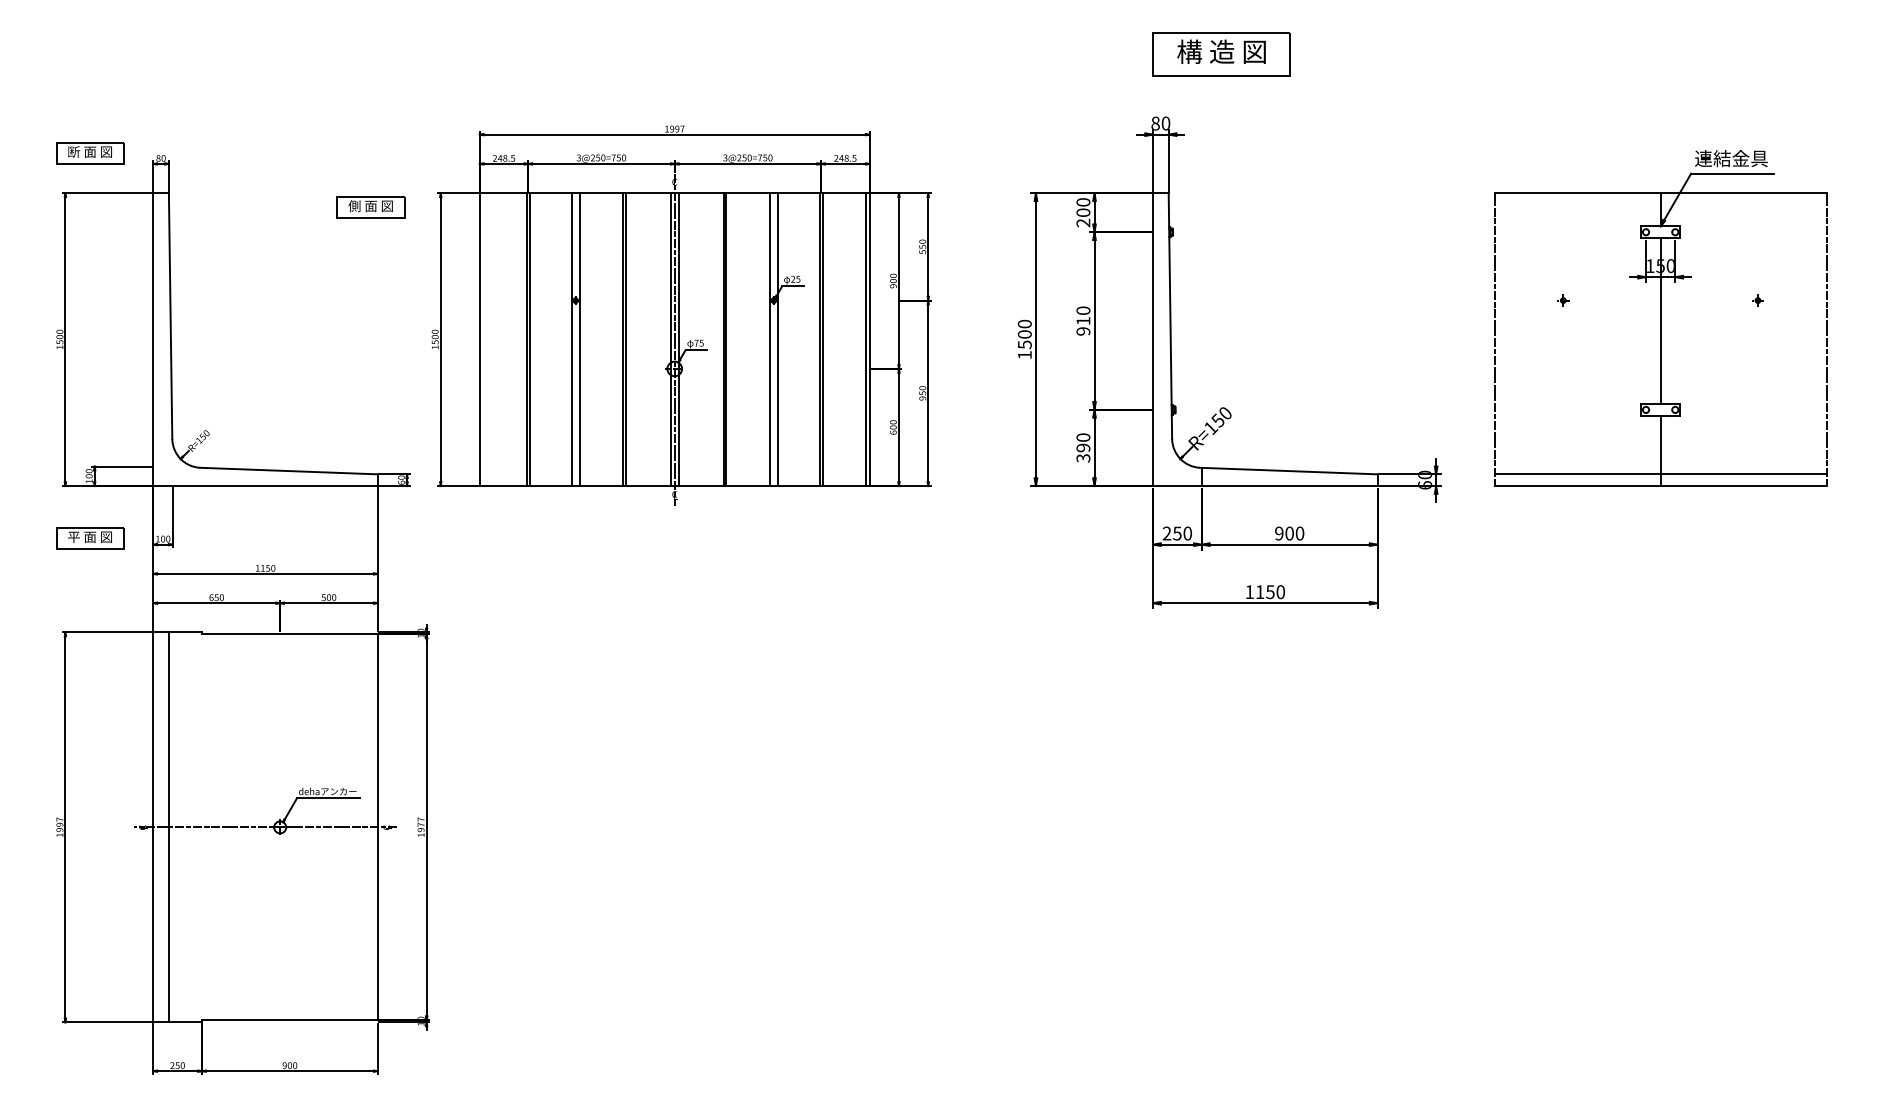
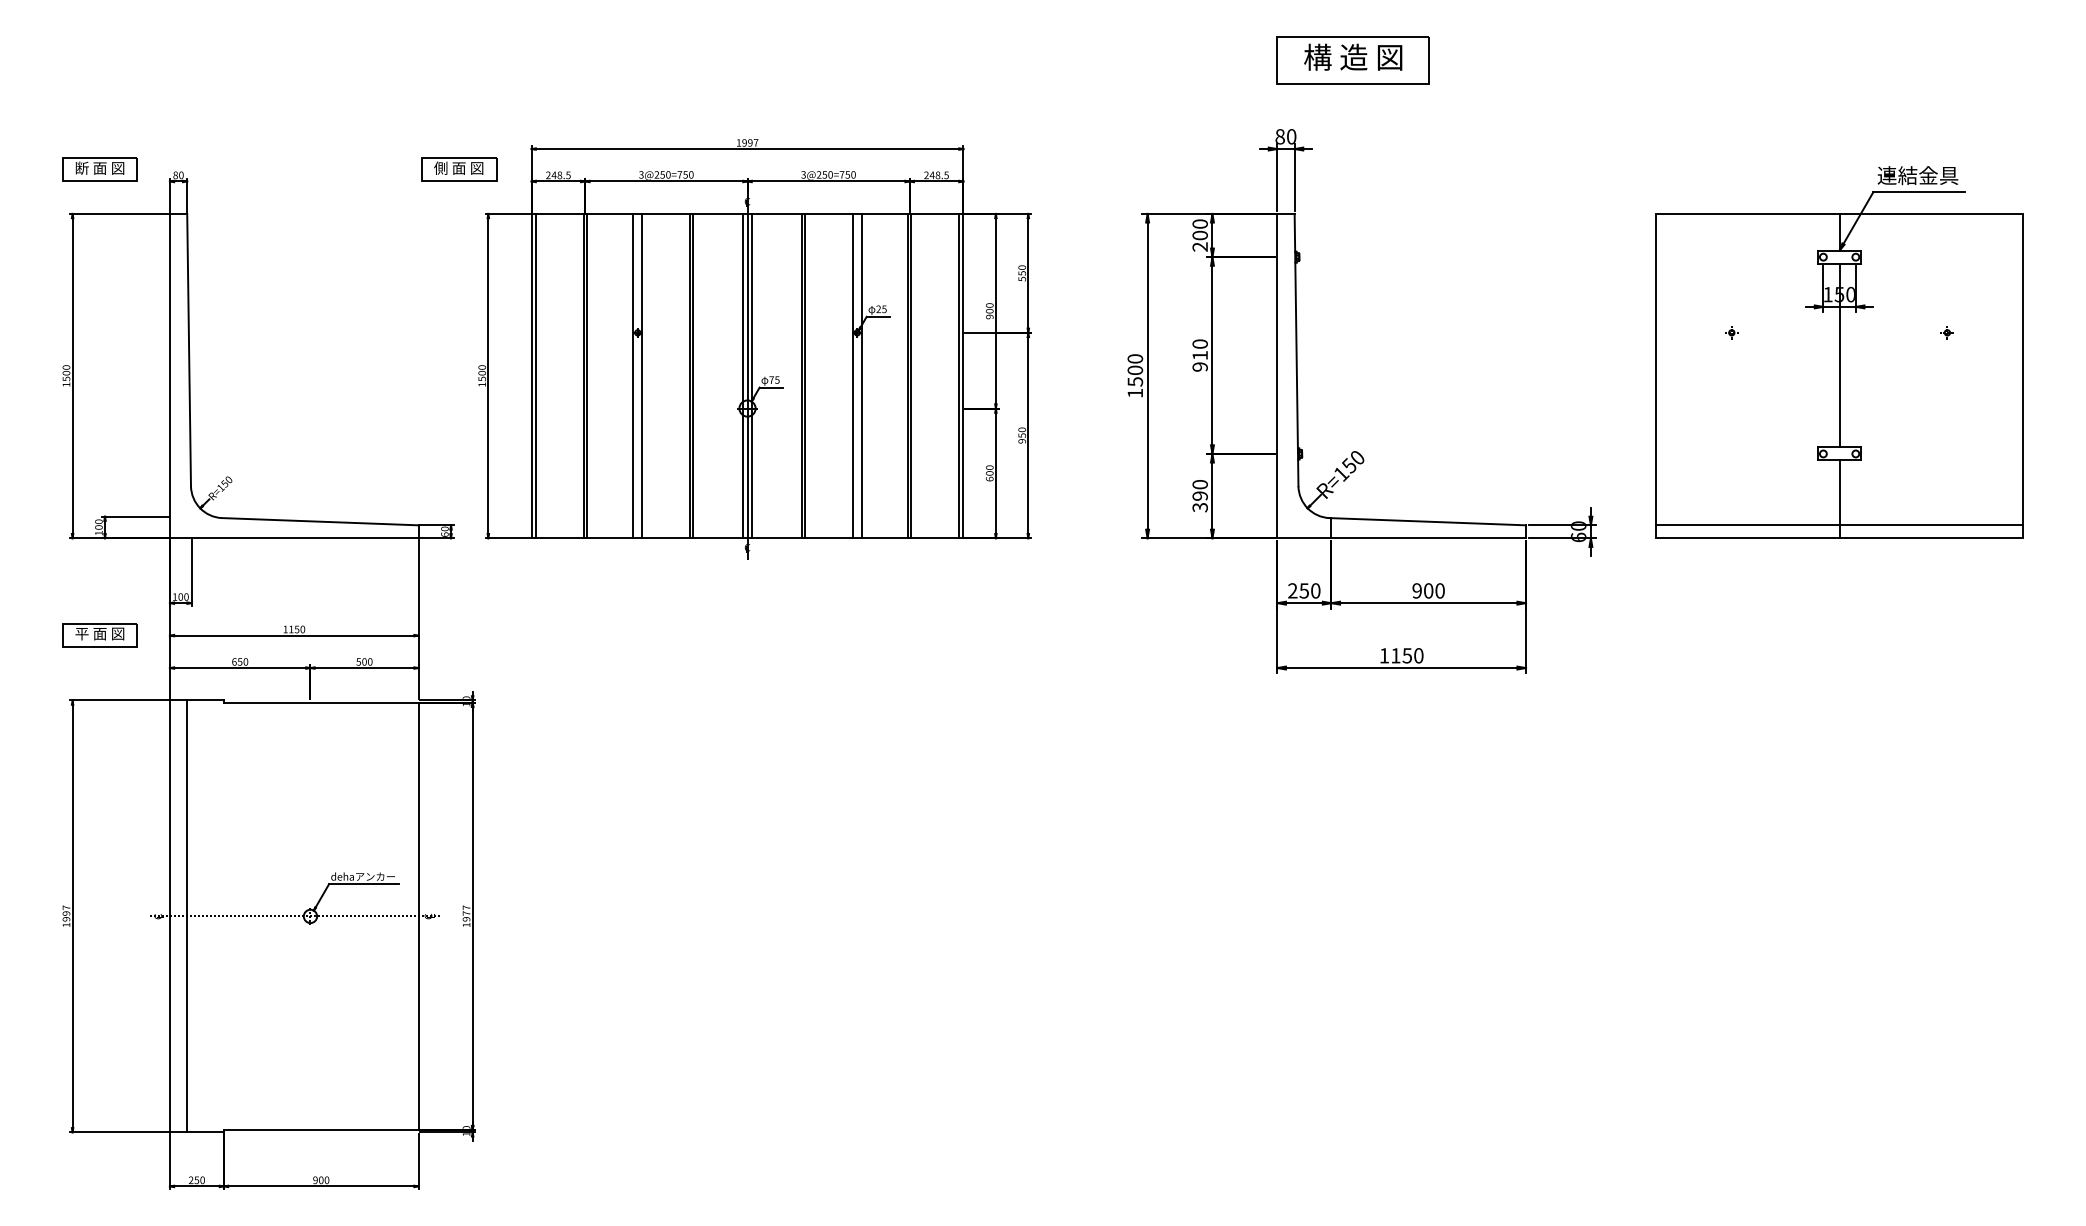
part: (371, 207) -> (459, 169), moved
line: (884, 300) -> (979, 332), added
line: (483, 339) -> (535, 375), added
part: (89, 538) -> (99, 635), moved

